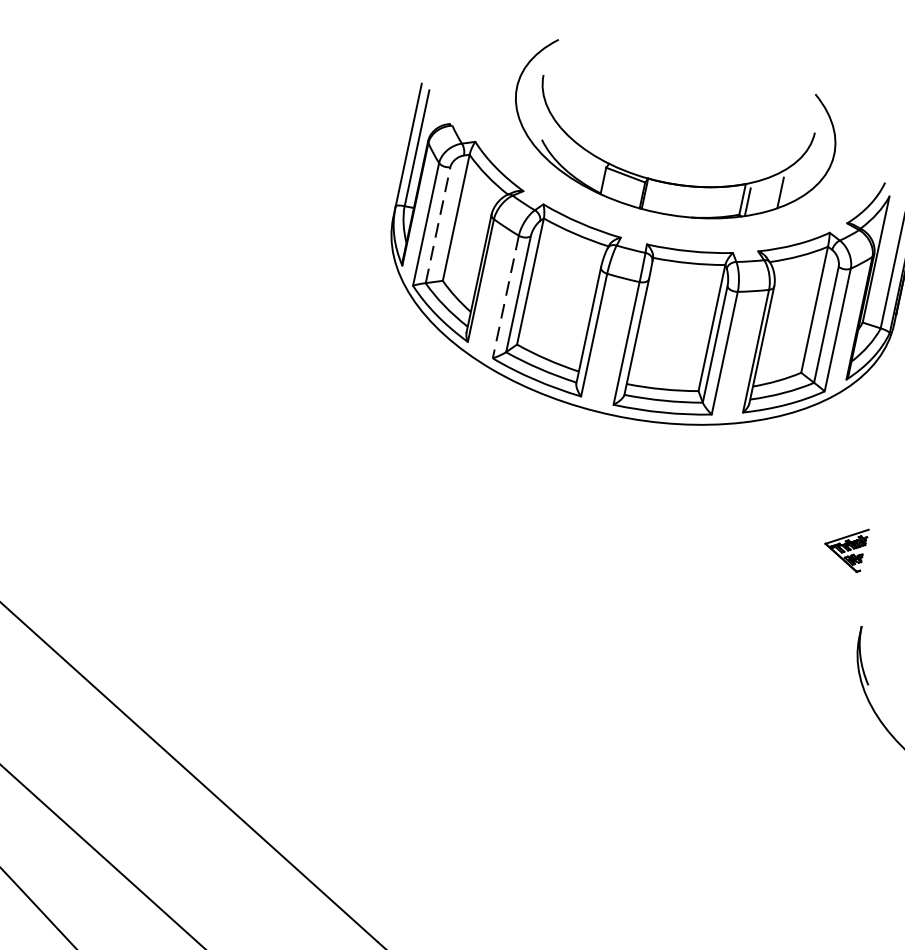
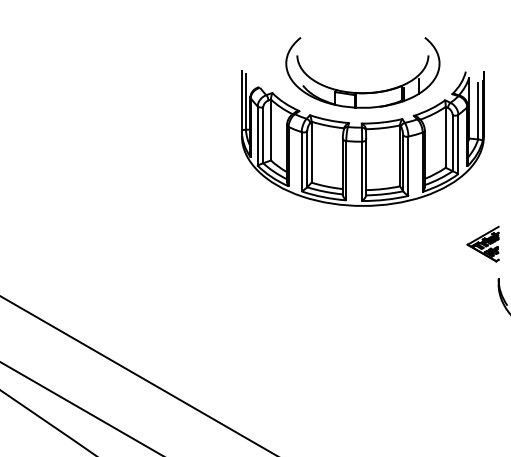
line: (438, 223) -> (263, 134), dashed -> solid
line: (505, 296) -> (301, 161), dashed -> solid
part: (844, 545) -> (482, 243), size x1.67

